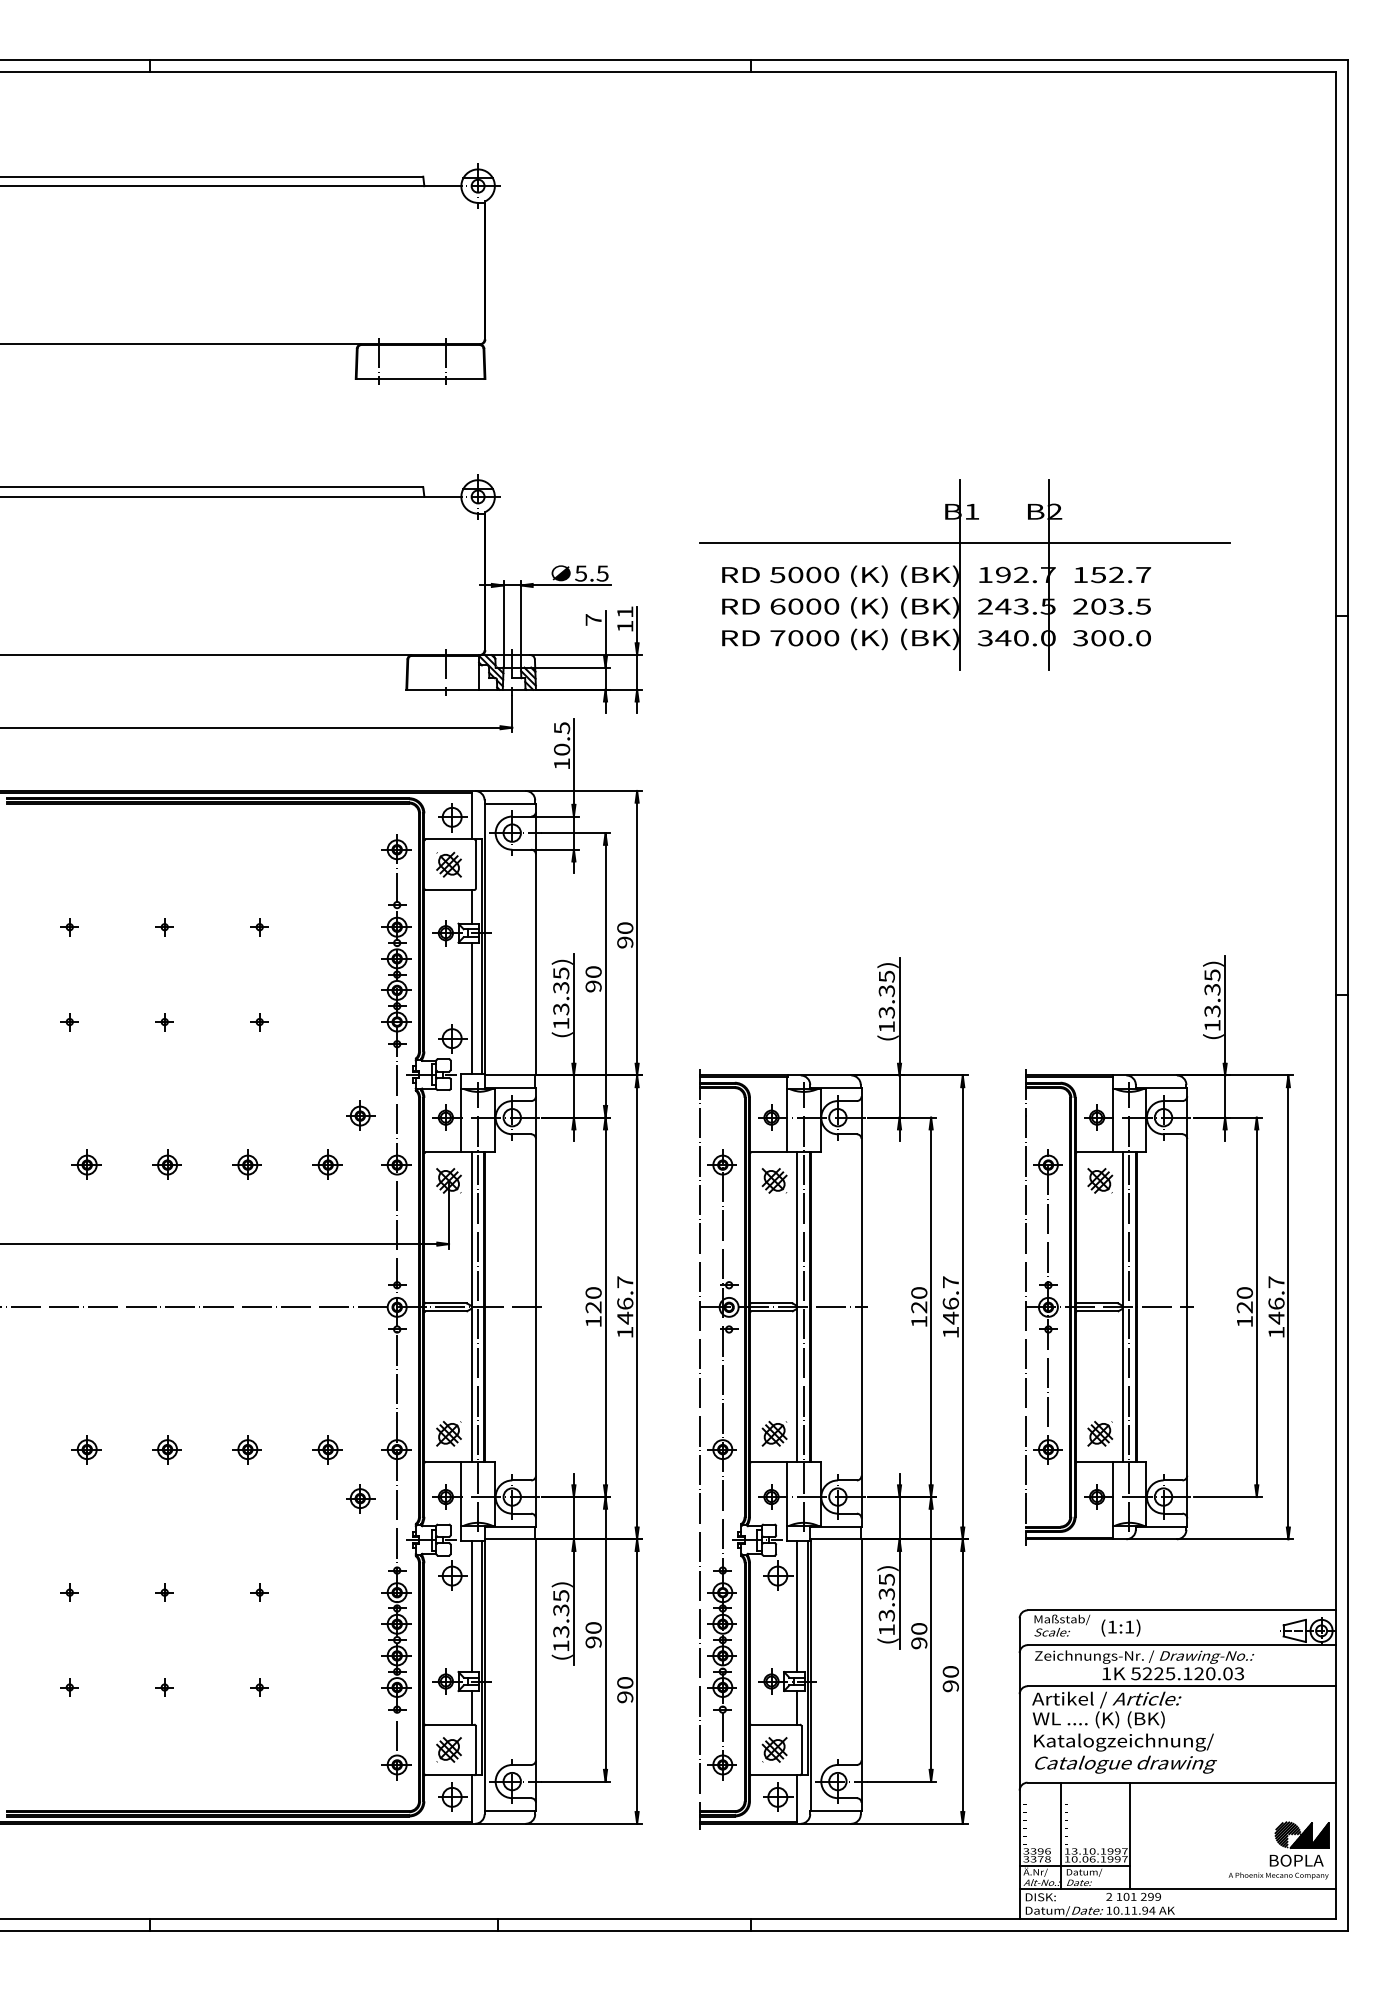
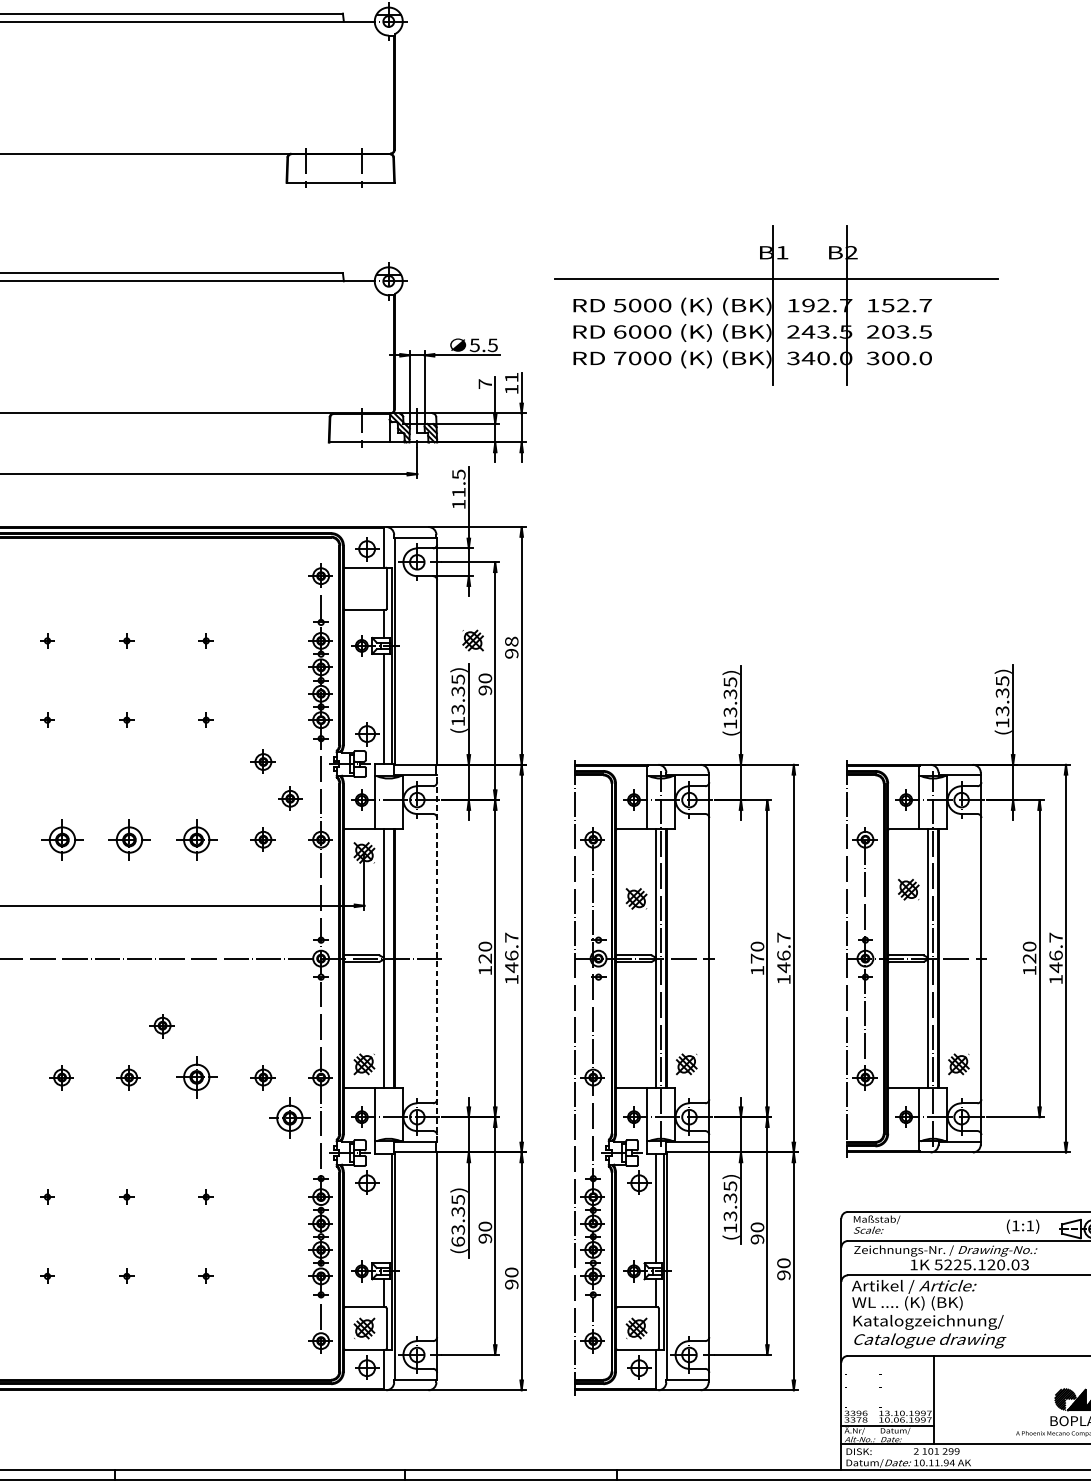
part: (964, 574) -> (776, 305), moved
text: (561, 749) -> (458, 492), 10.5 -> 11.5
part: (448, 864) -> (472, 640), moved
text: (625, 928) -> (511, 642), 90 -> 98
part: (327, 1071) -> (262, 761), added
part: (86, 1164) -> (61, 839), size x1.6
part: (166, 1164) -> (128, 839), size x1.6
part: (246, 1164) -> (195, 839), size x1.6
part: (774, 1180) -> (636, 898), moved
part: (1100, 1180) -> (908, 889), moved
line: (535, 1306) -> (436, 957), solid -> dashed
line: (478, 1307) -> (389, 958), removed
text: (919, 1307) -> (757, 958), 120 -> 170
part: (206, 1387) -> (161, 1025), added
part: (774, 1433) -> (686, 1064), moved
part: (1100, 1433) -> (959, 1064), moved
part: (246, 1449) -> (195, 1077), size x1.6
part: (360, 1498) -> (290, 1118), size x1.6
line: (471, 1606) -> (383, 1208), removed
text: (1120, 1627) -> (1022, 1226), moved
text: (561, 1645) -> (458, 1241), (13.35) -> (63.35)
line: (1060, 1835) -> (875, 1400), removed

